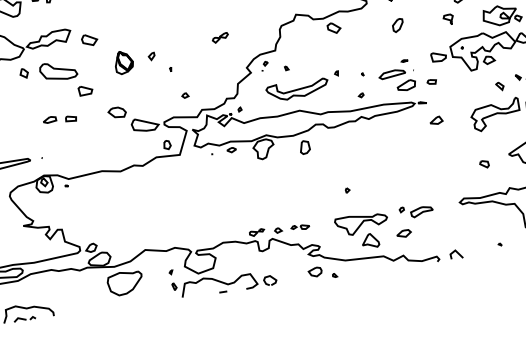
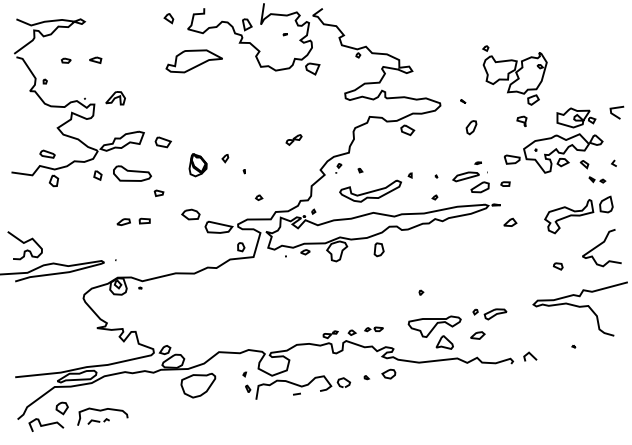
part: (499, 86) -> (584, 164), moved
part: (84, 90) -> (158, 192), size x0.62
part: (334, 275) -> (366, 377), moved

